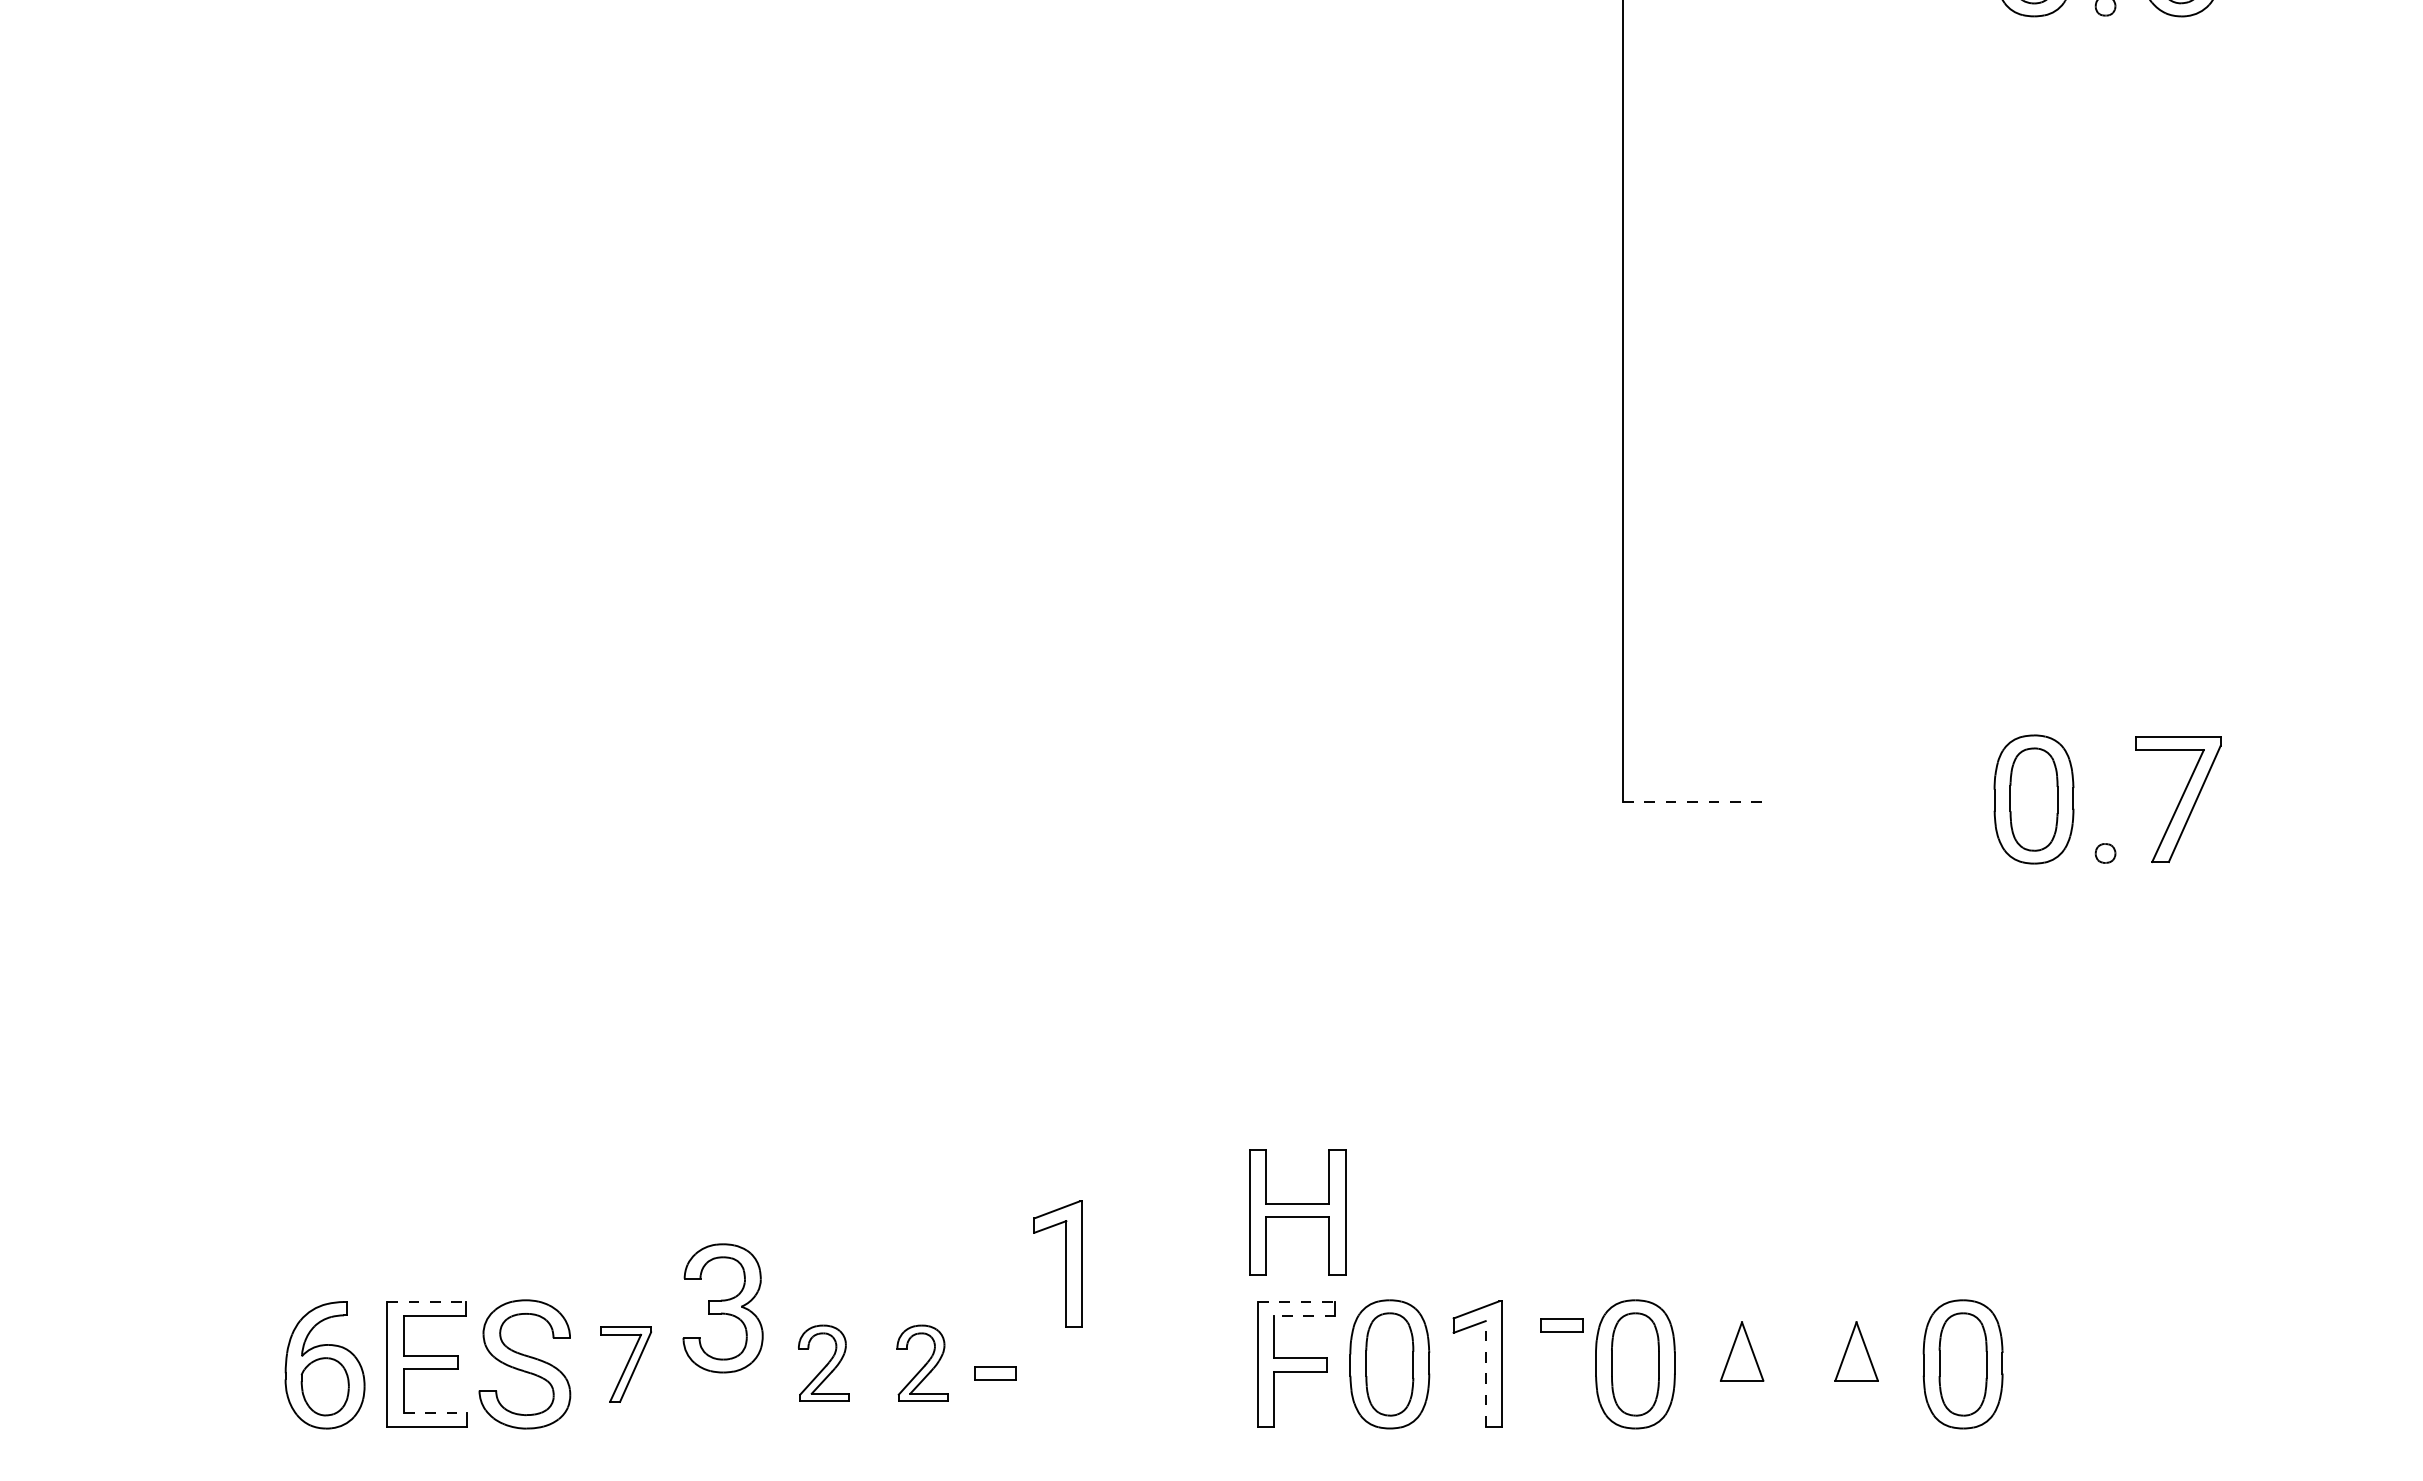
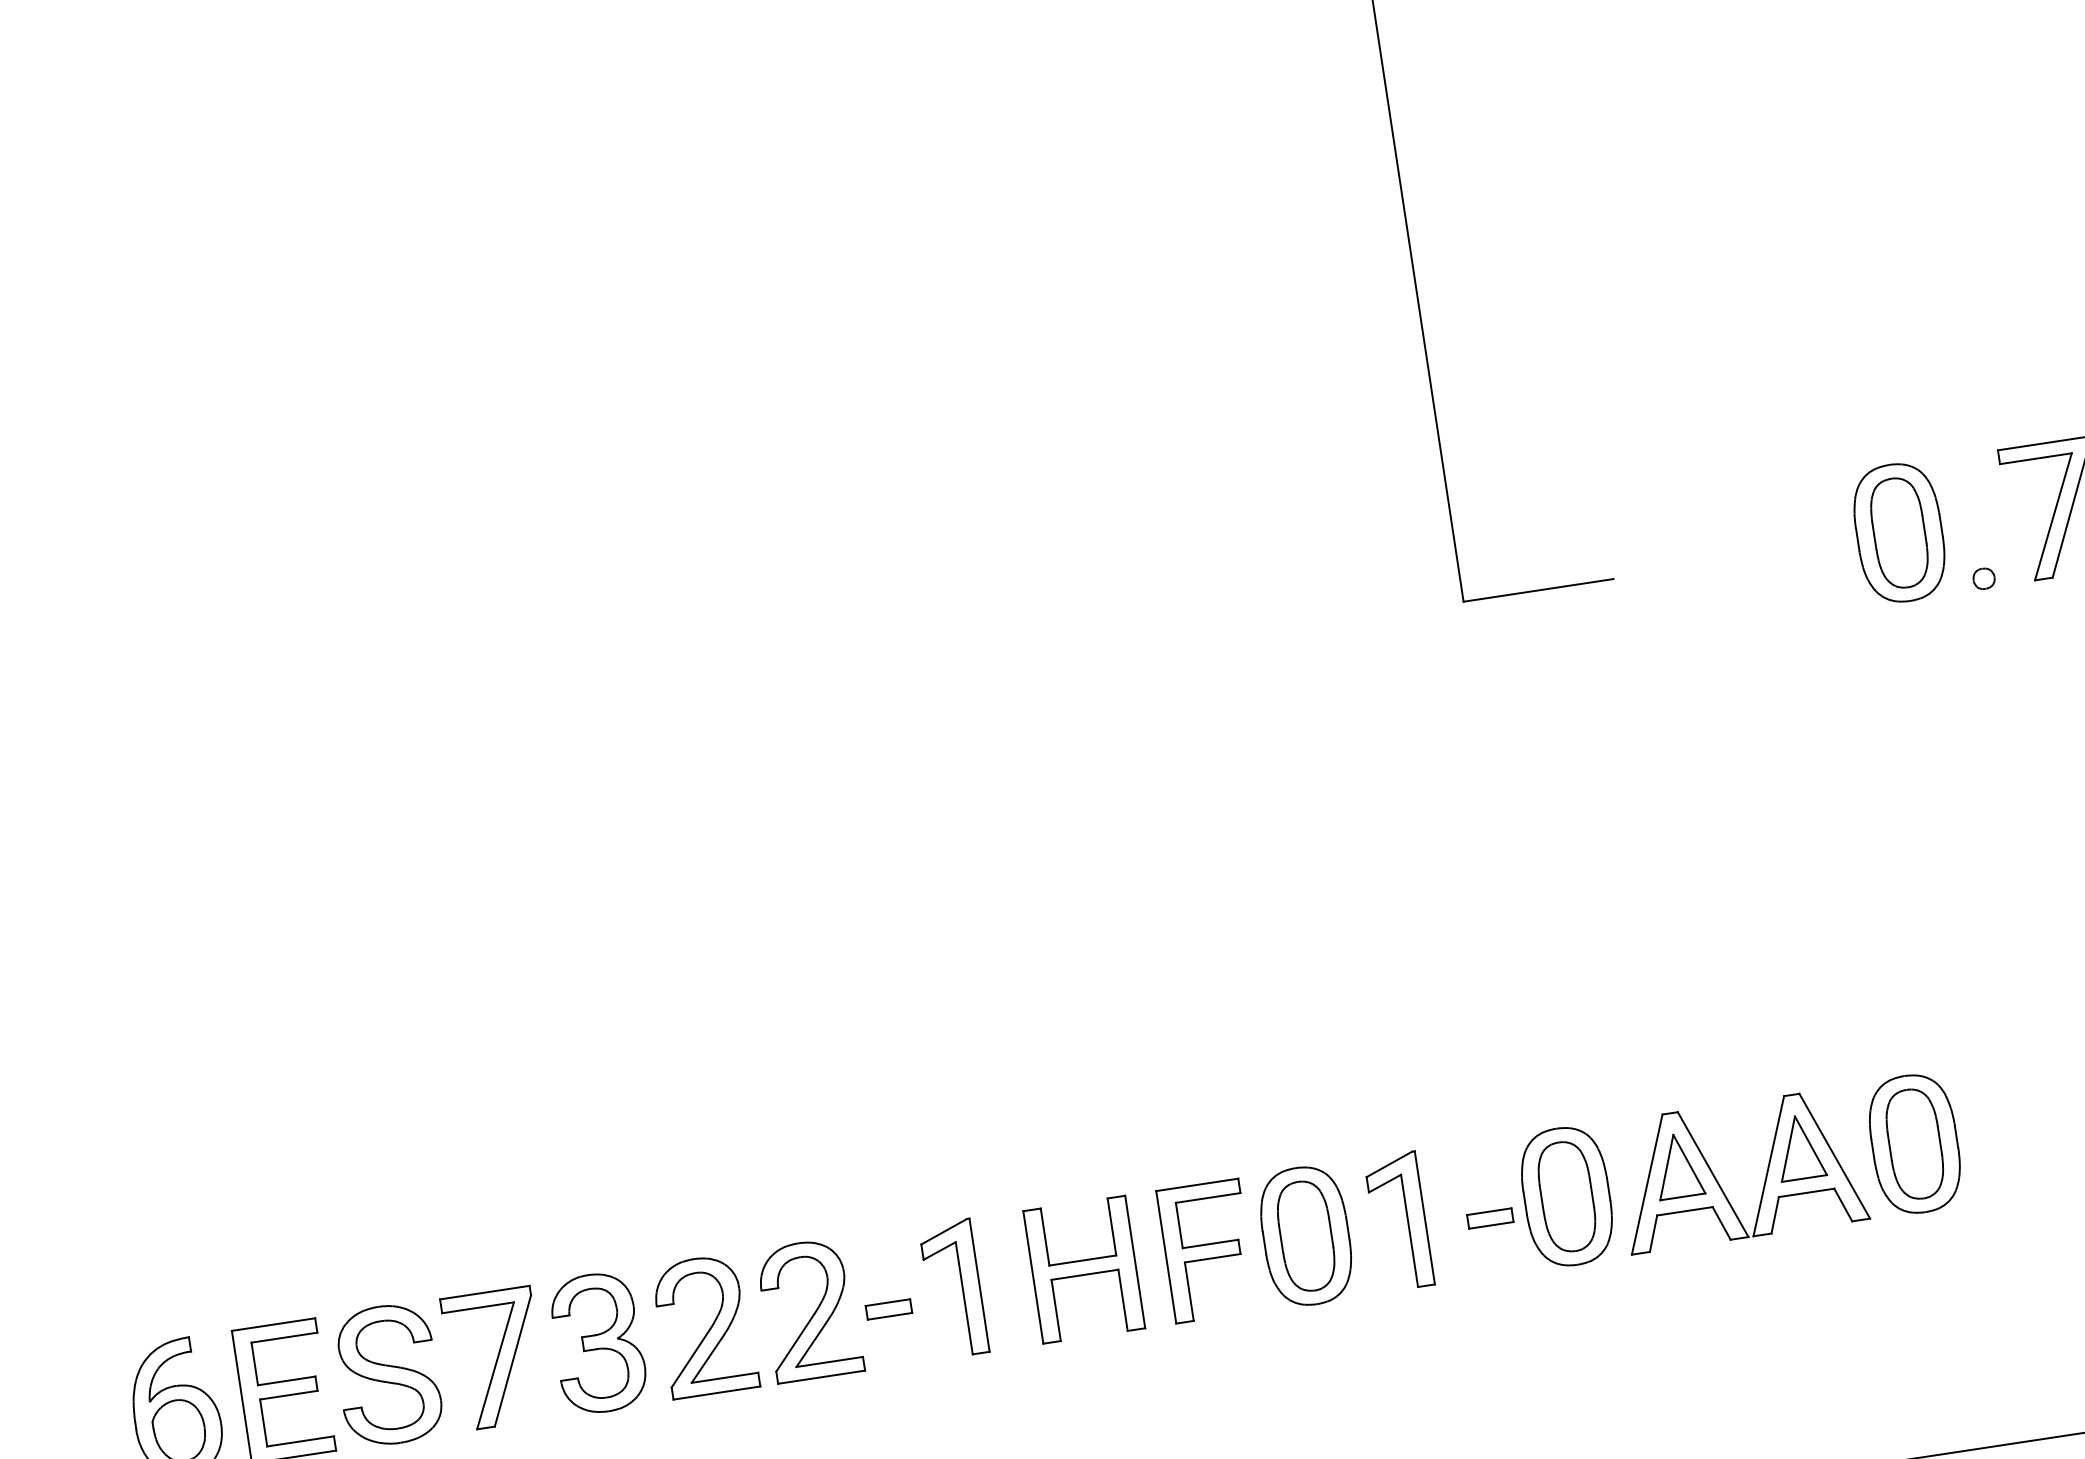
line: (1693, 802) -> (1538, 590), dashed -> solid
part: (1297, 1212) -> (1083, 1269), moved
part: (1065, 1263) -> (961, 1287), moved
line: (427, 1302) -> (274, 1324), dashed -> solid
line: (1296, 1302) -> (1197, 1185), dashed -> solid
part: (722, 1308) -> (597, 1343), moved
line: (1304, 1315) -> (1207, 1197), dashed -> solid
part: (1561, 1325) -> (1489, 1218), moved
part: (823, 1363) -> (704, 1326), size x1.67
part: (922, 1363) -> (809, 1310), size x1.67
part: (625, 1364) -> (494, 1359), size x1.67
part: (1821, 1371) -> (1765, 1174), added
line: (1485, 1373) -> (1409, 1230), dashed -> solid
line: (435, 1413) -> (300, 1441), dashed -> solid

